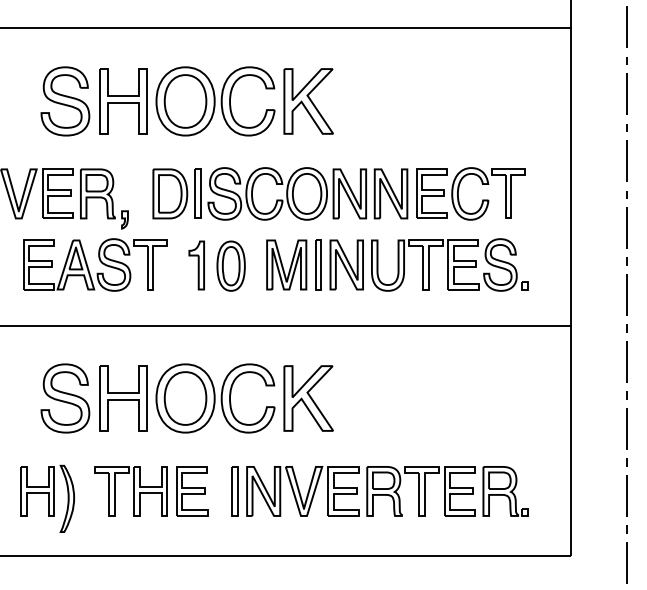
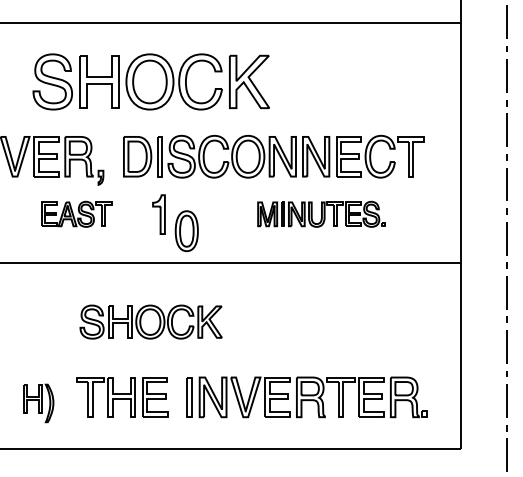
part: (94, 265) -> (76, 214), size x0.6
part: (397, 265) -> (321, 214), size x0.6
part: (230, 266) -> (186, 231), moved
part: (186, 397) -> (150, 321), size x0.6
part: (47, 499) -> (38, 403), size x0.7

